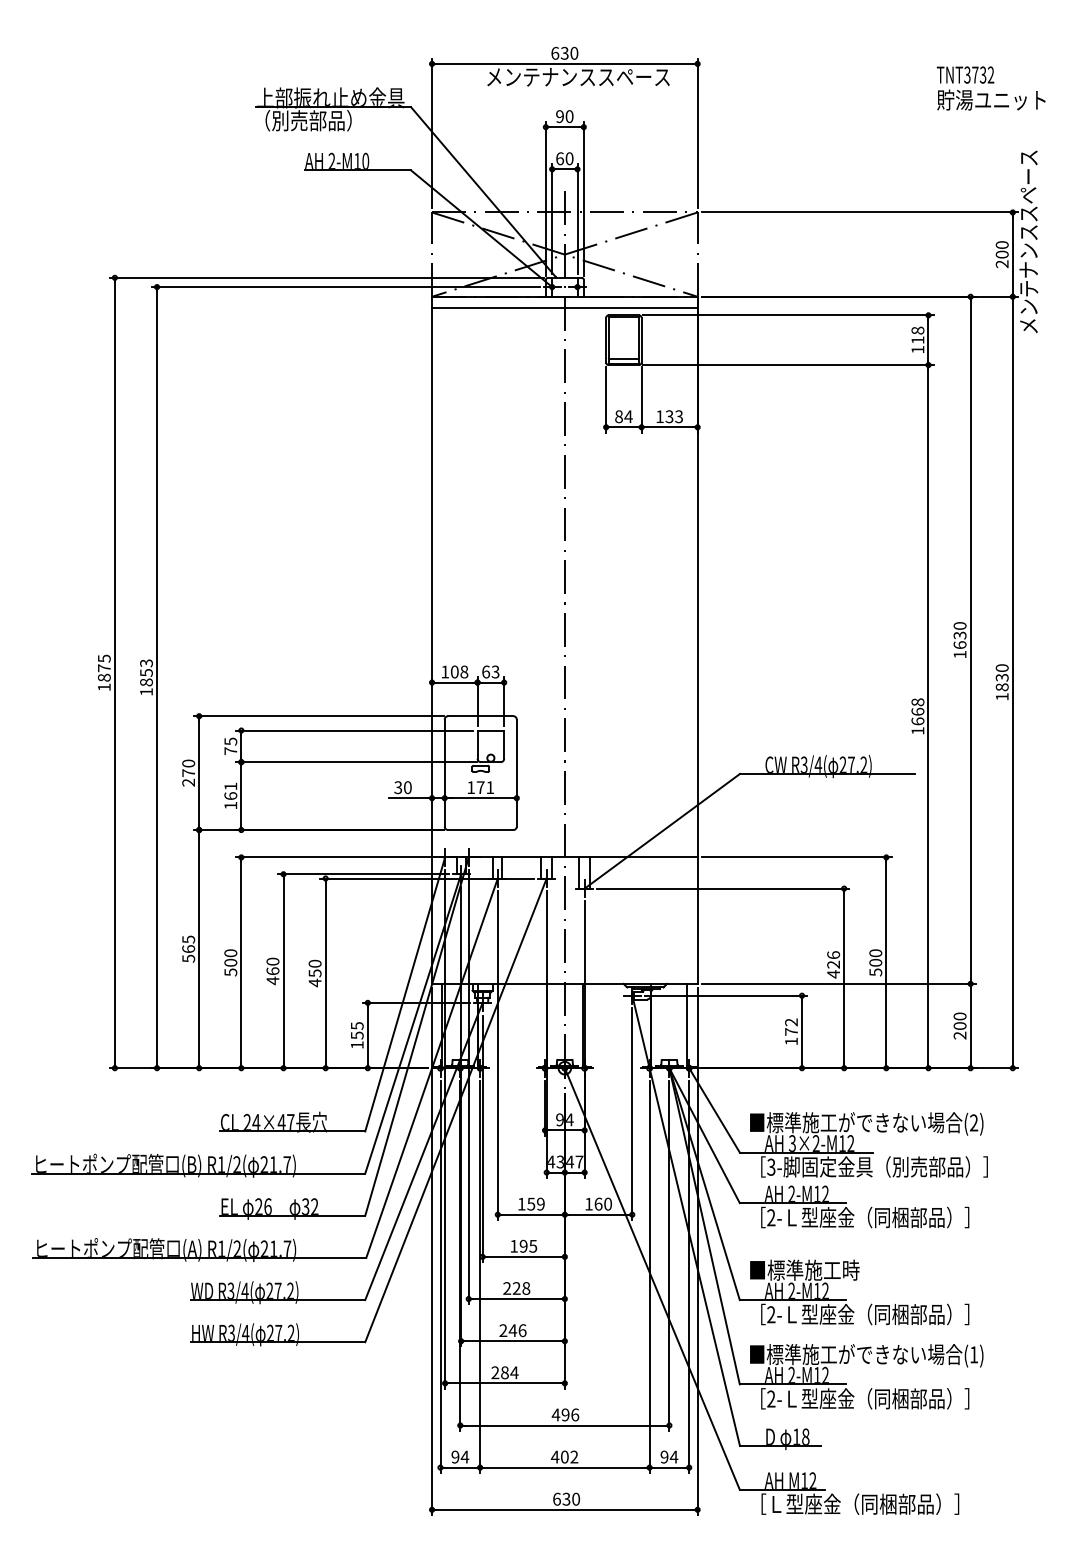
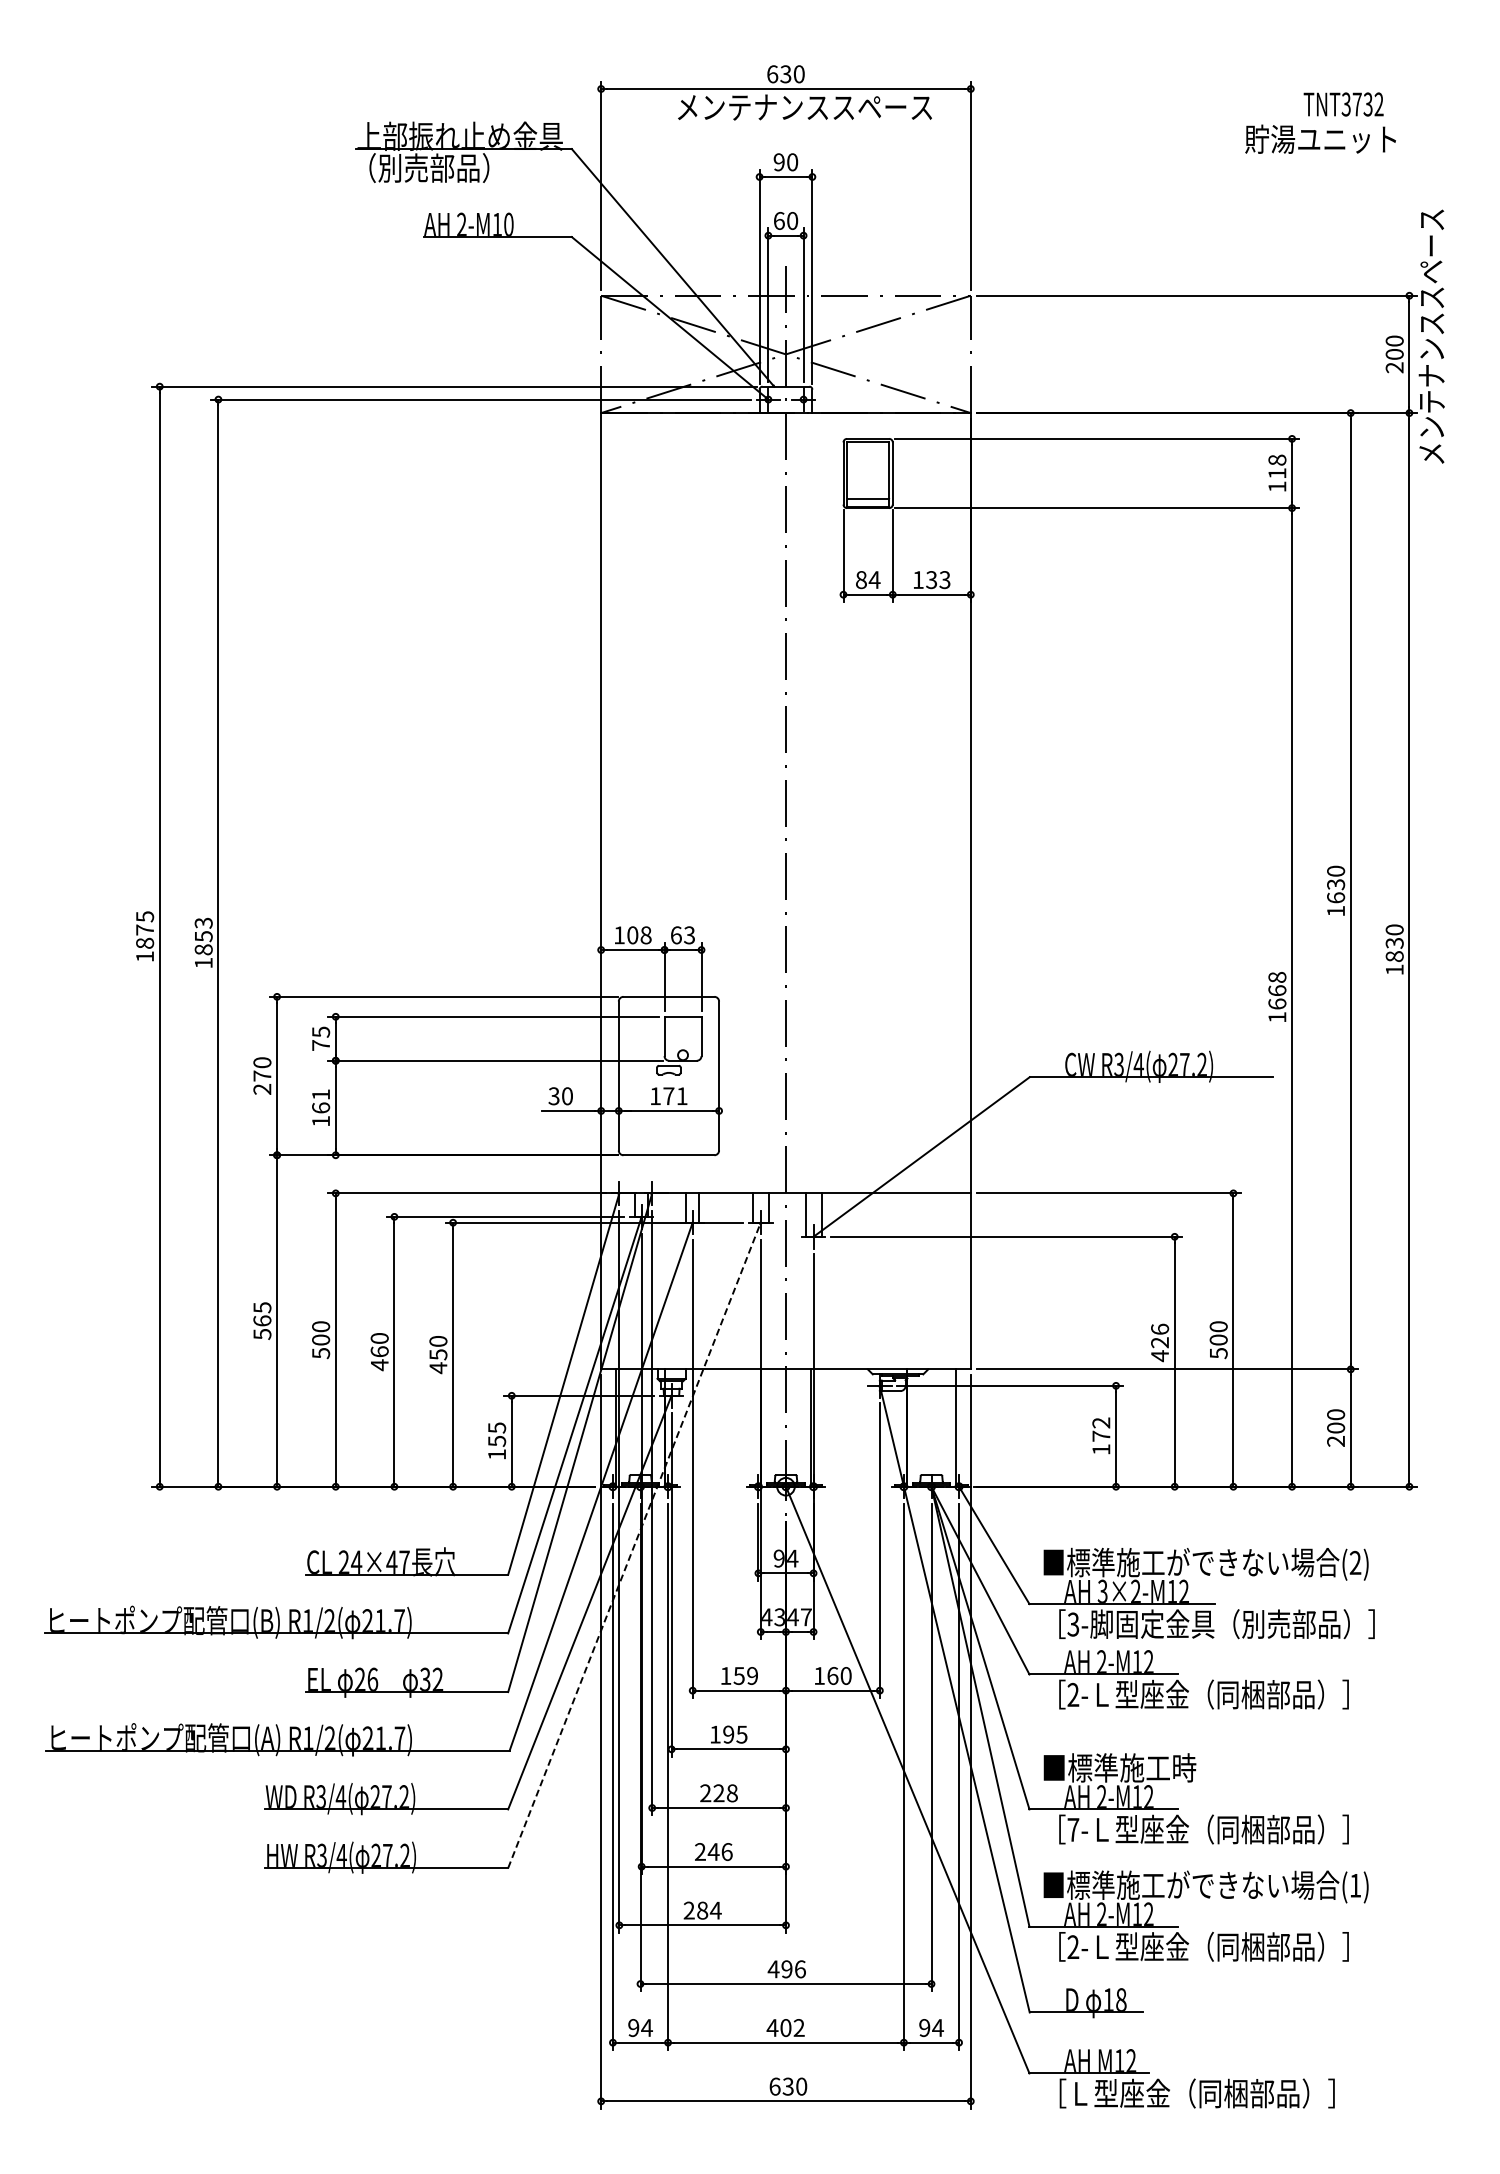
text: (991, 99) -> (1320, 138), moved
line: (564, 307) -> (785, 428), removed
line: (456, 1110) -> (634, 1545), solid -> dashed
text: (771, 1314) -> (1073, 1829), 2- -> 7-

